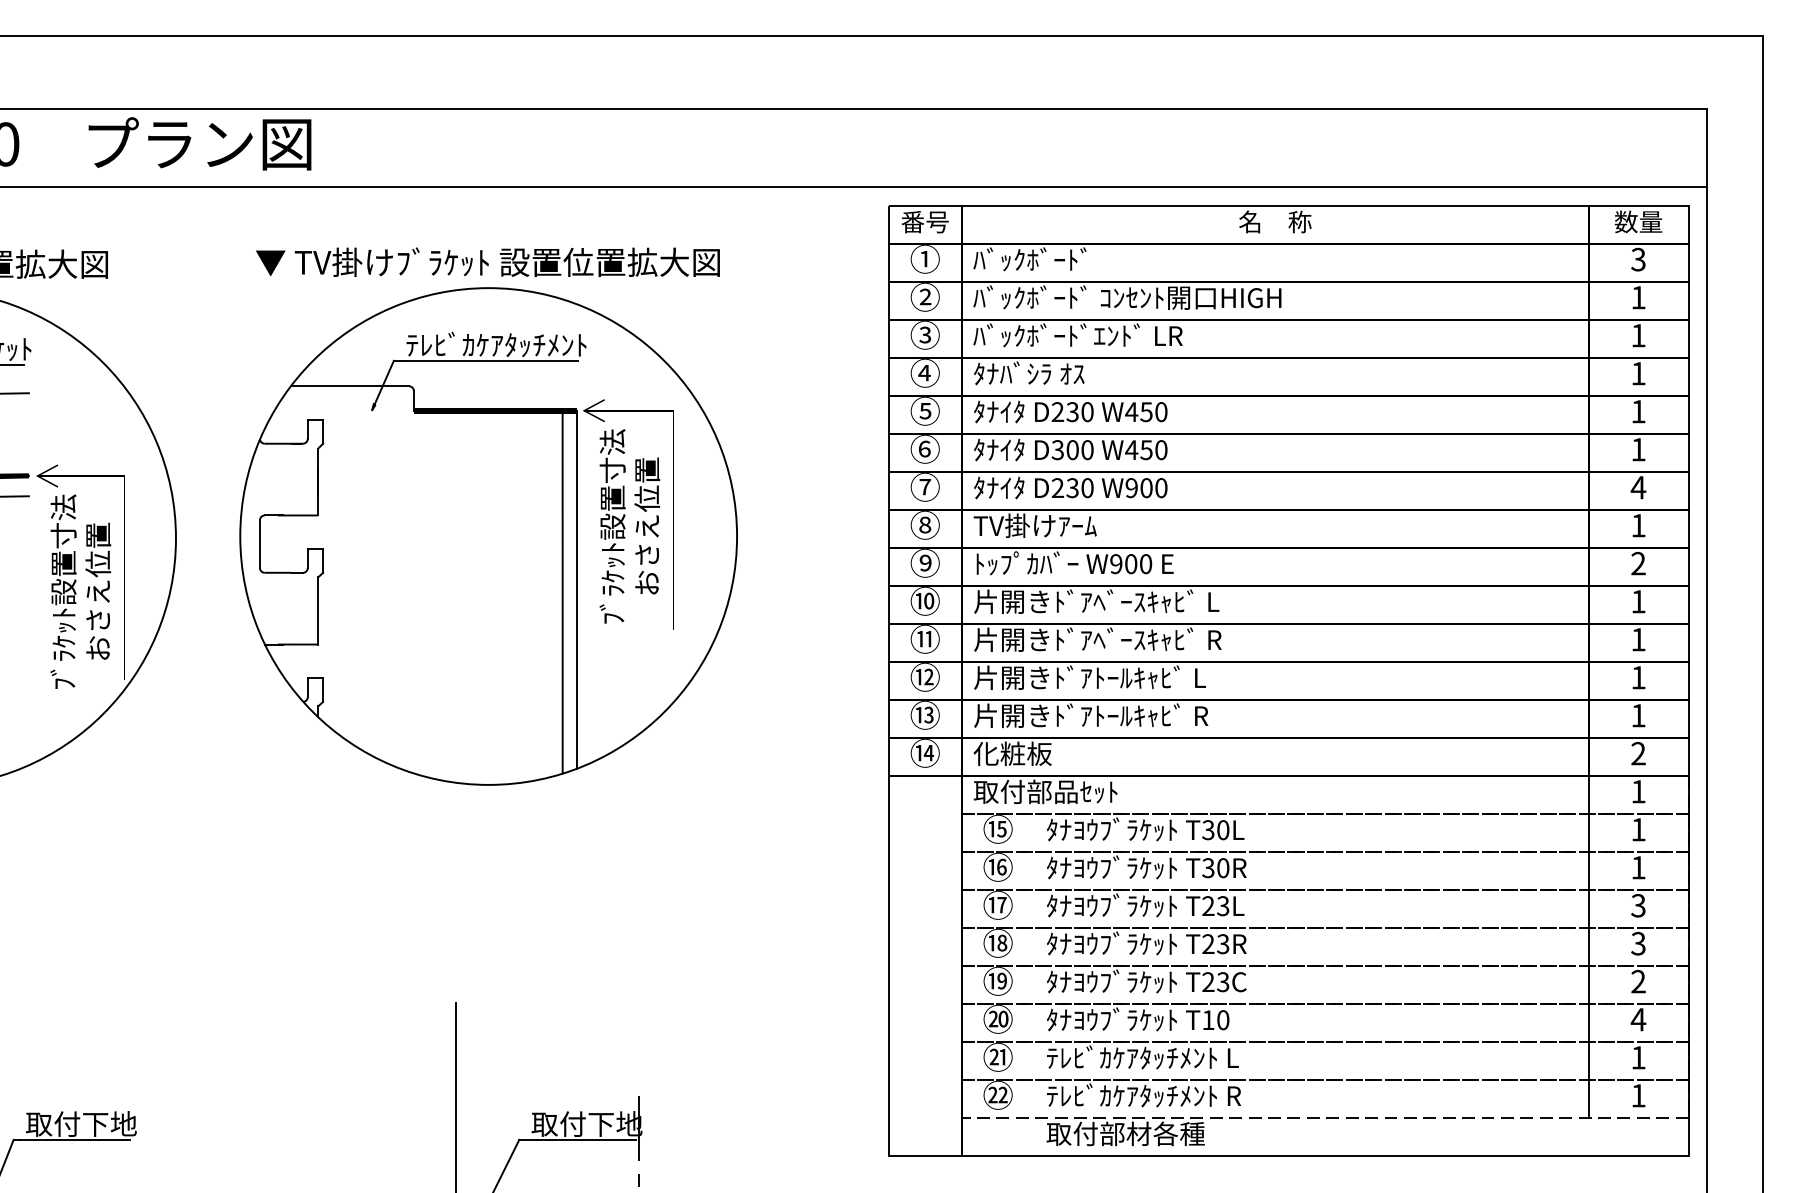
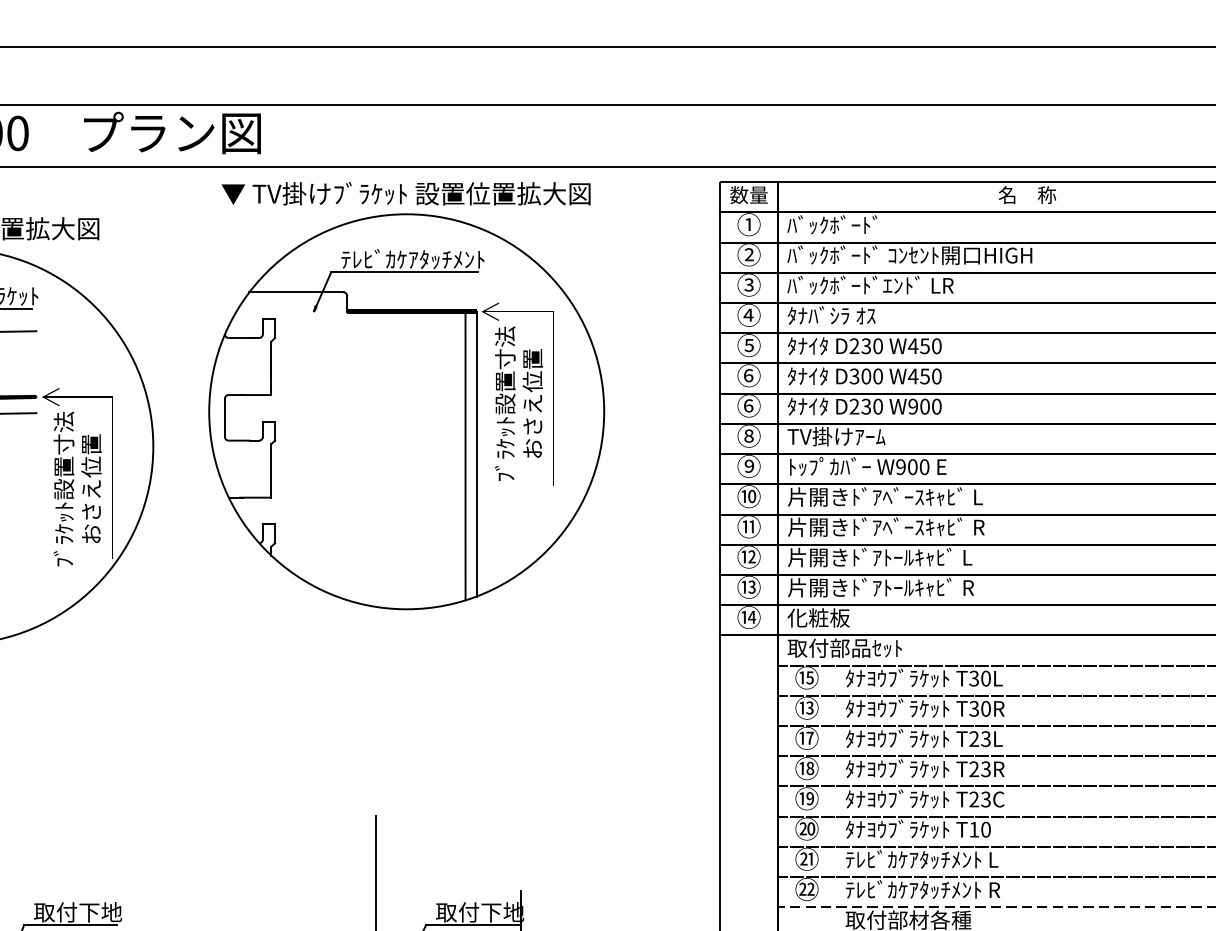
text: (924, 221) -> (748, 194), 番号 -> 数量
text: (924, 486) -> (748, 405), ⑦ -> ⑥
part: (488, 516) -> (406, 395), moved
text: (1001, 866) -> (809, 707), ⑯ -> ⑬

